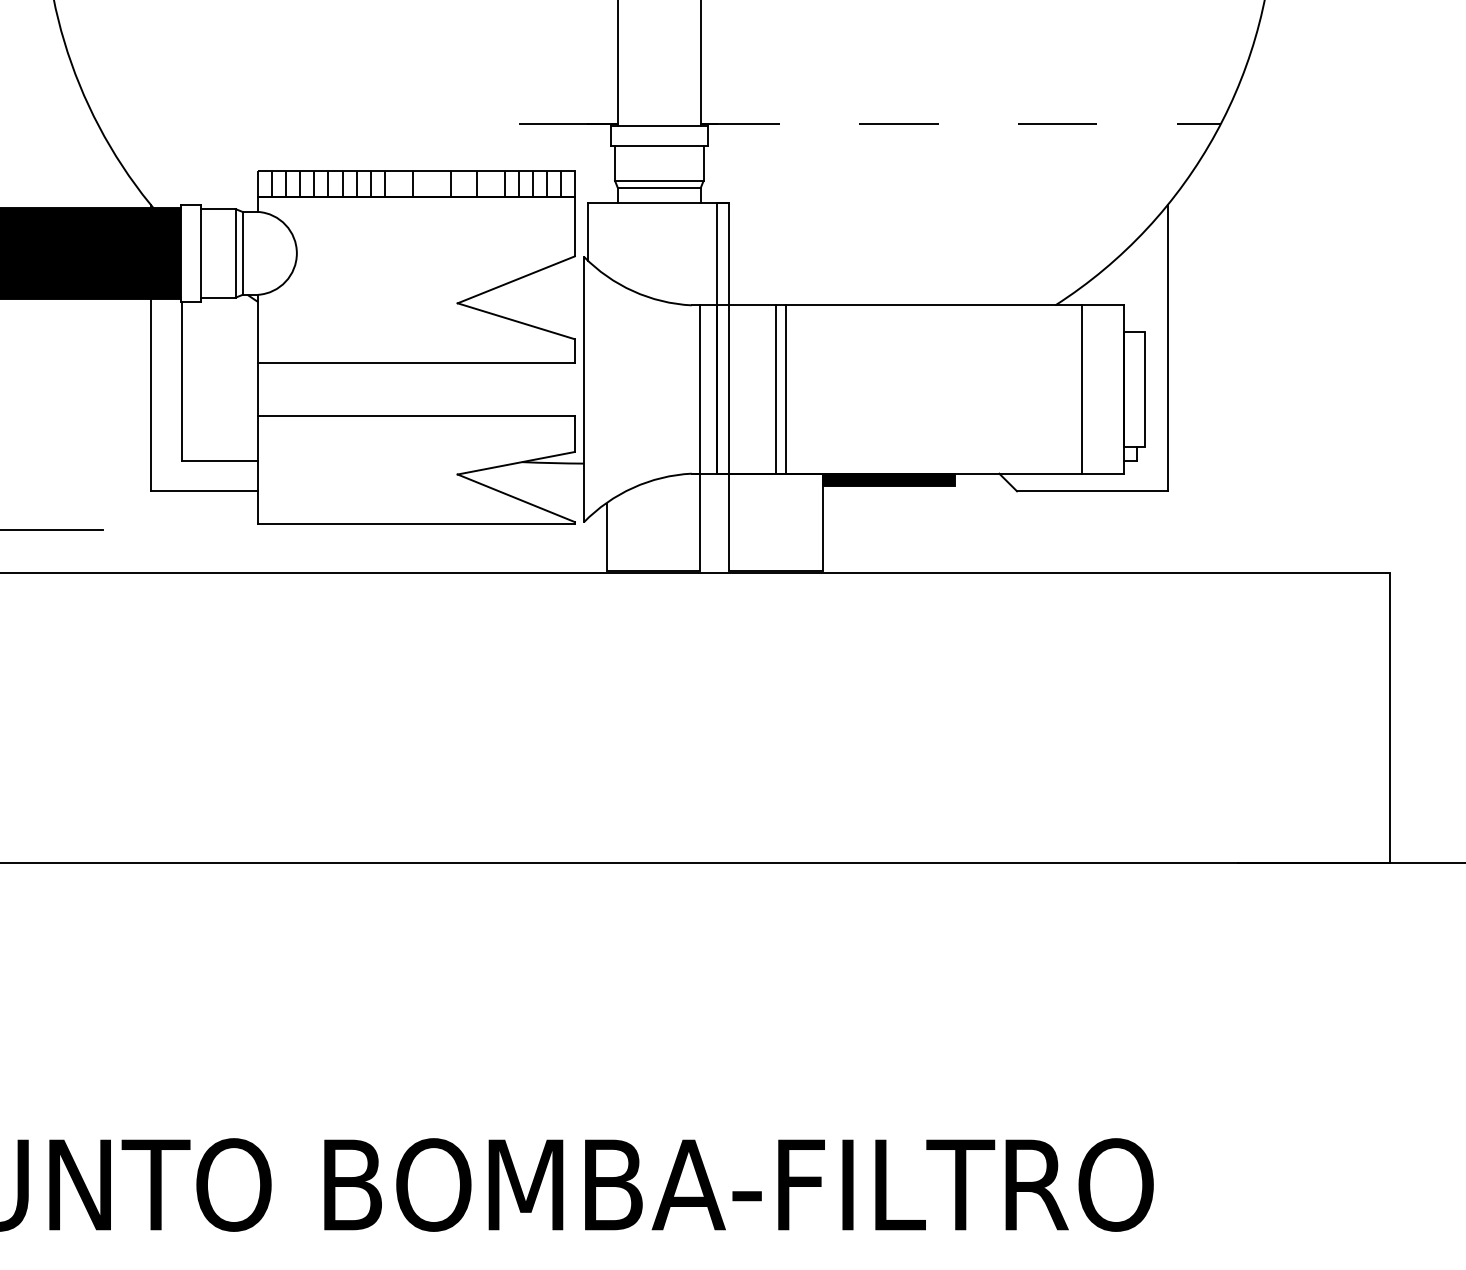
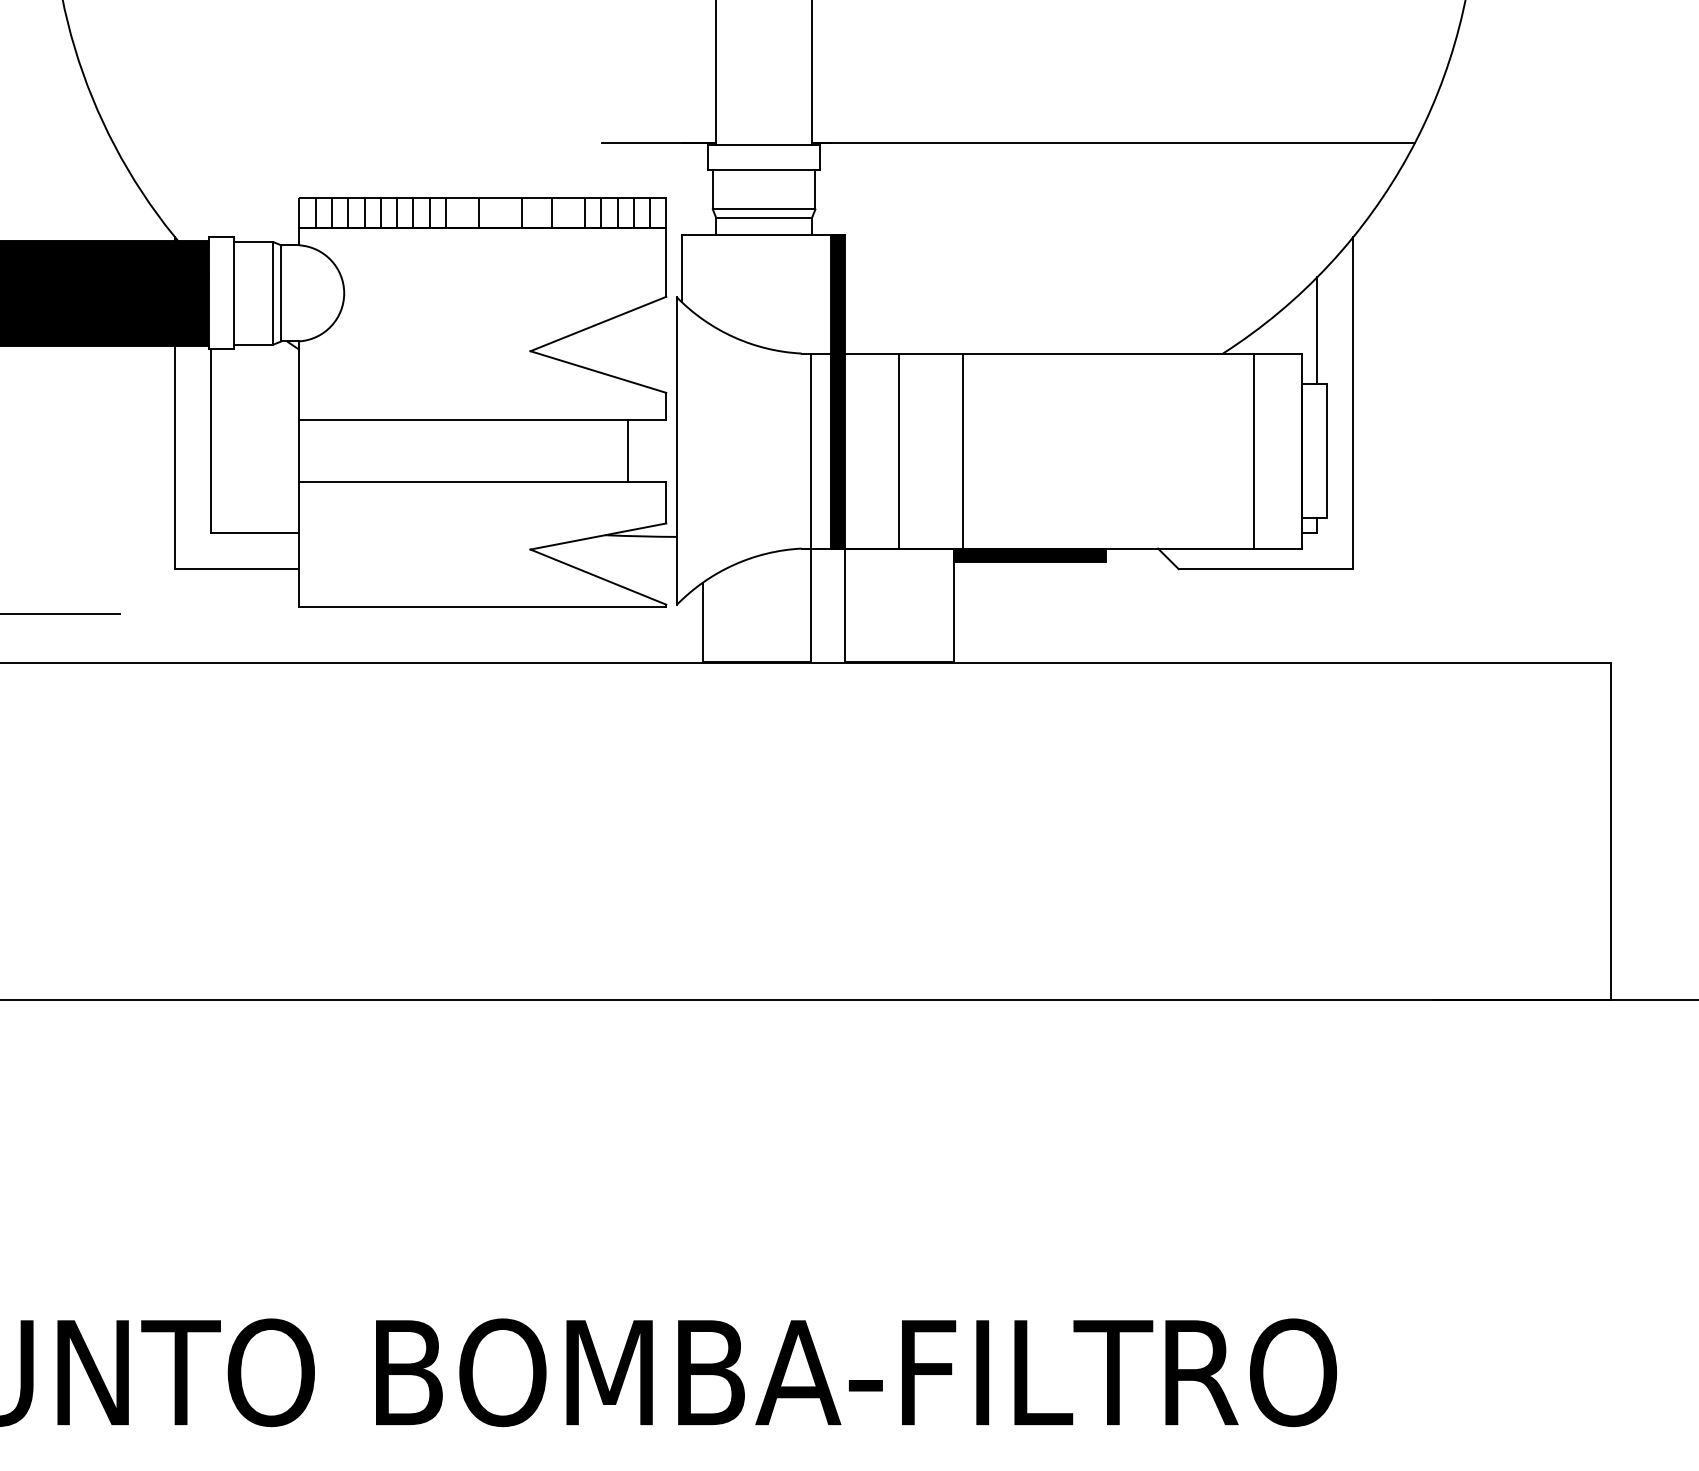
line: (961, 123) -> (1114, 142), dashed -> solid
line: (1136, 285) -> (1317, 330), added
fill: (722, 338) -> (837, 391), added
line: (541, 389) -> (627, 451), added
line: (786, 389) -> (963, 450), moved

